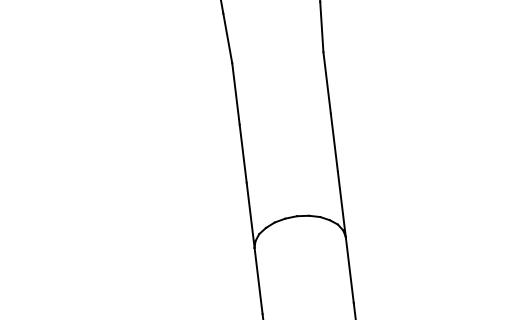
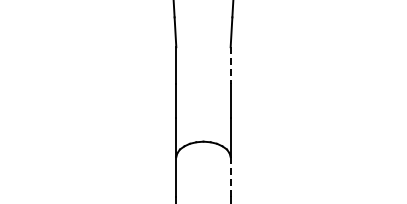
line: (327, 84) -> (230, 66), solid -> dashed
line: (349, 269) -> (230, 176), solid -> dashed

